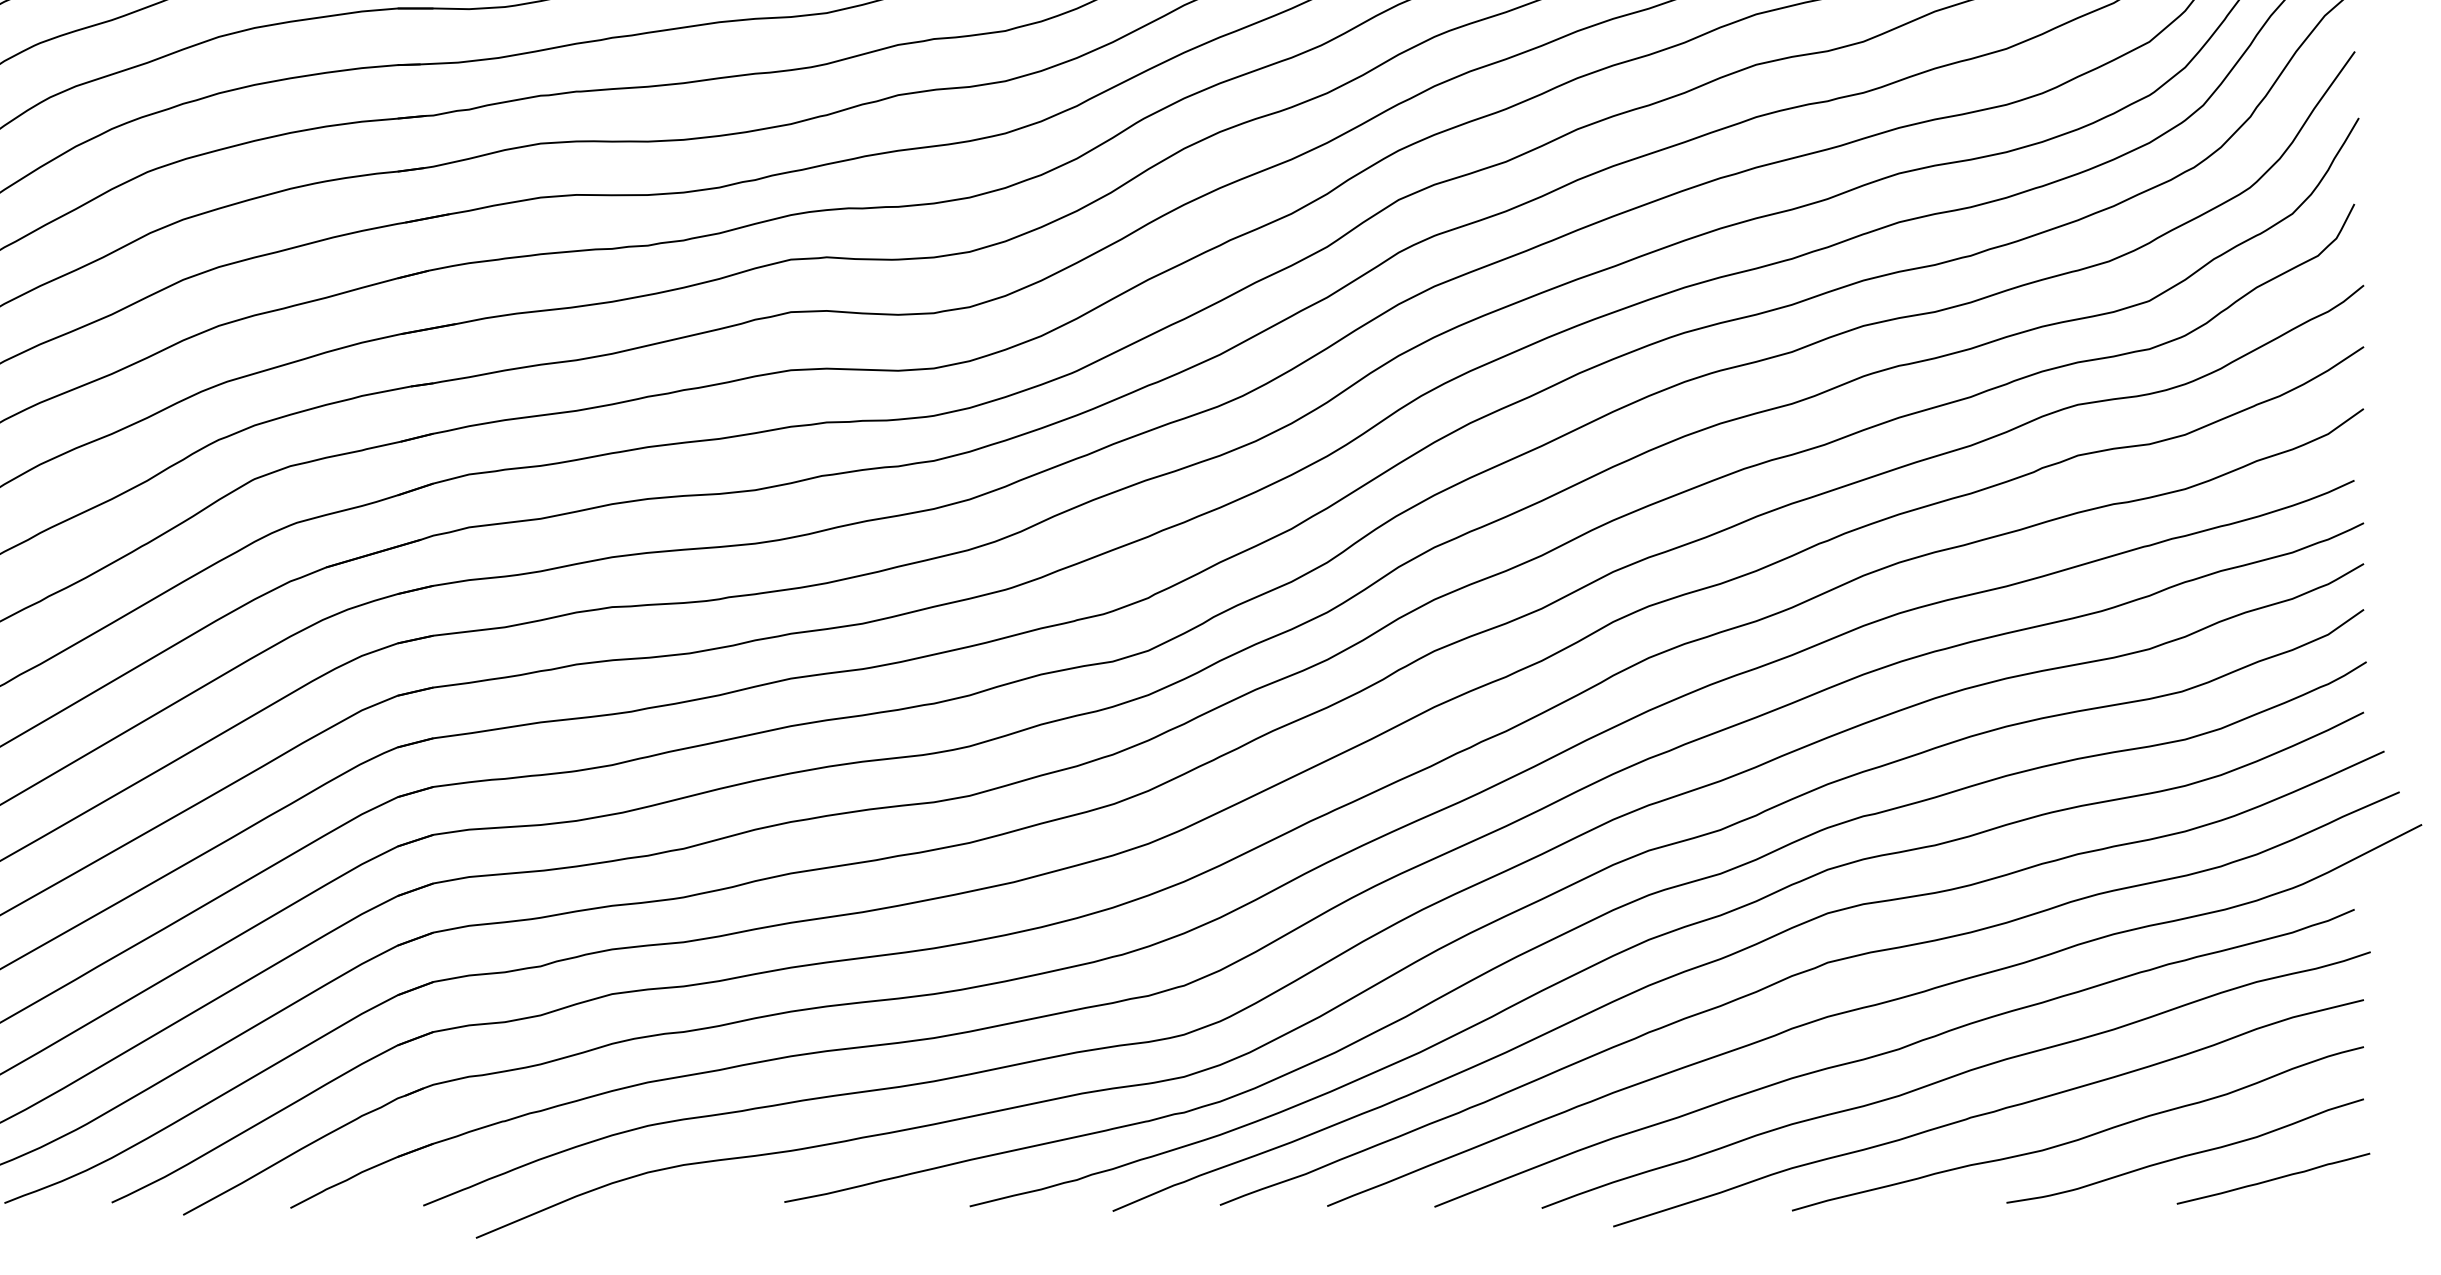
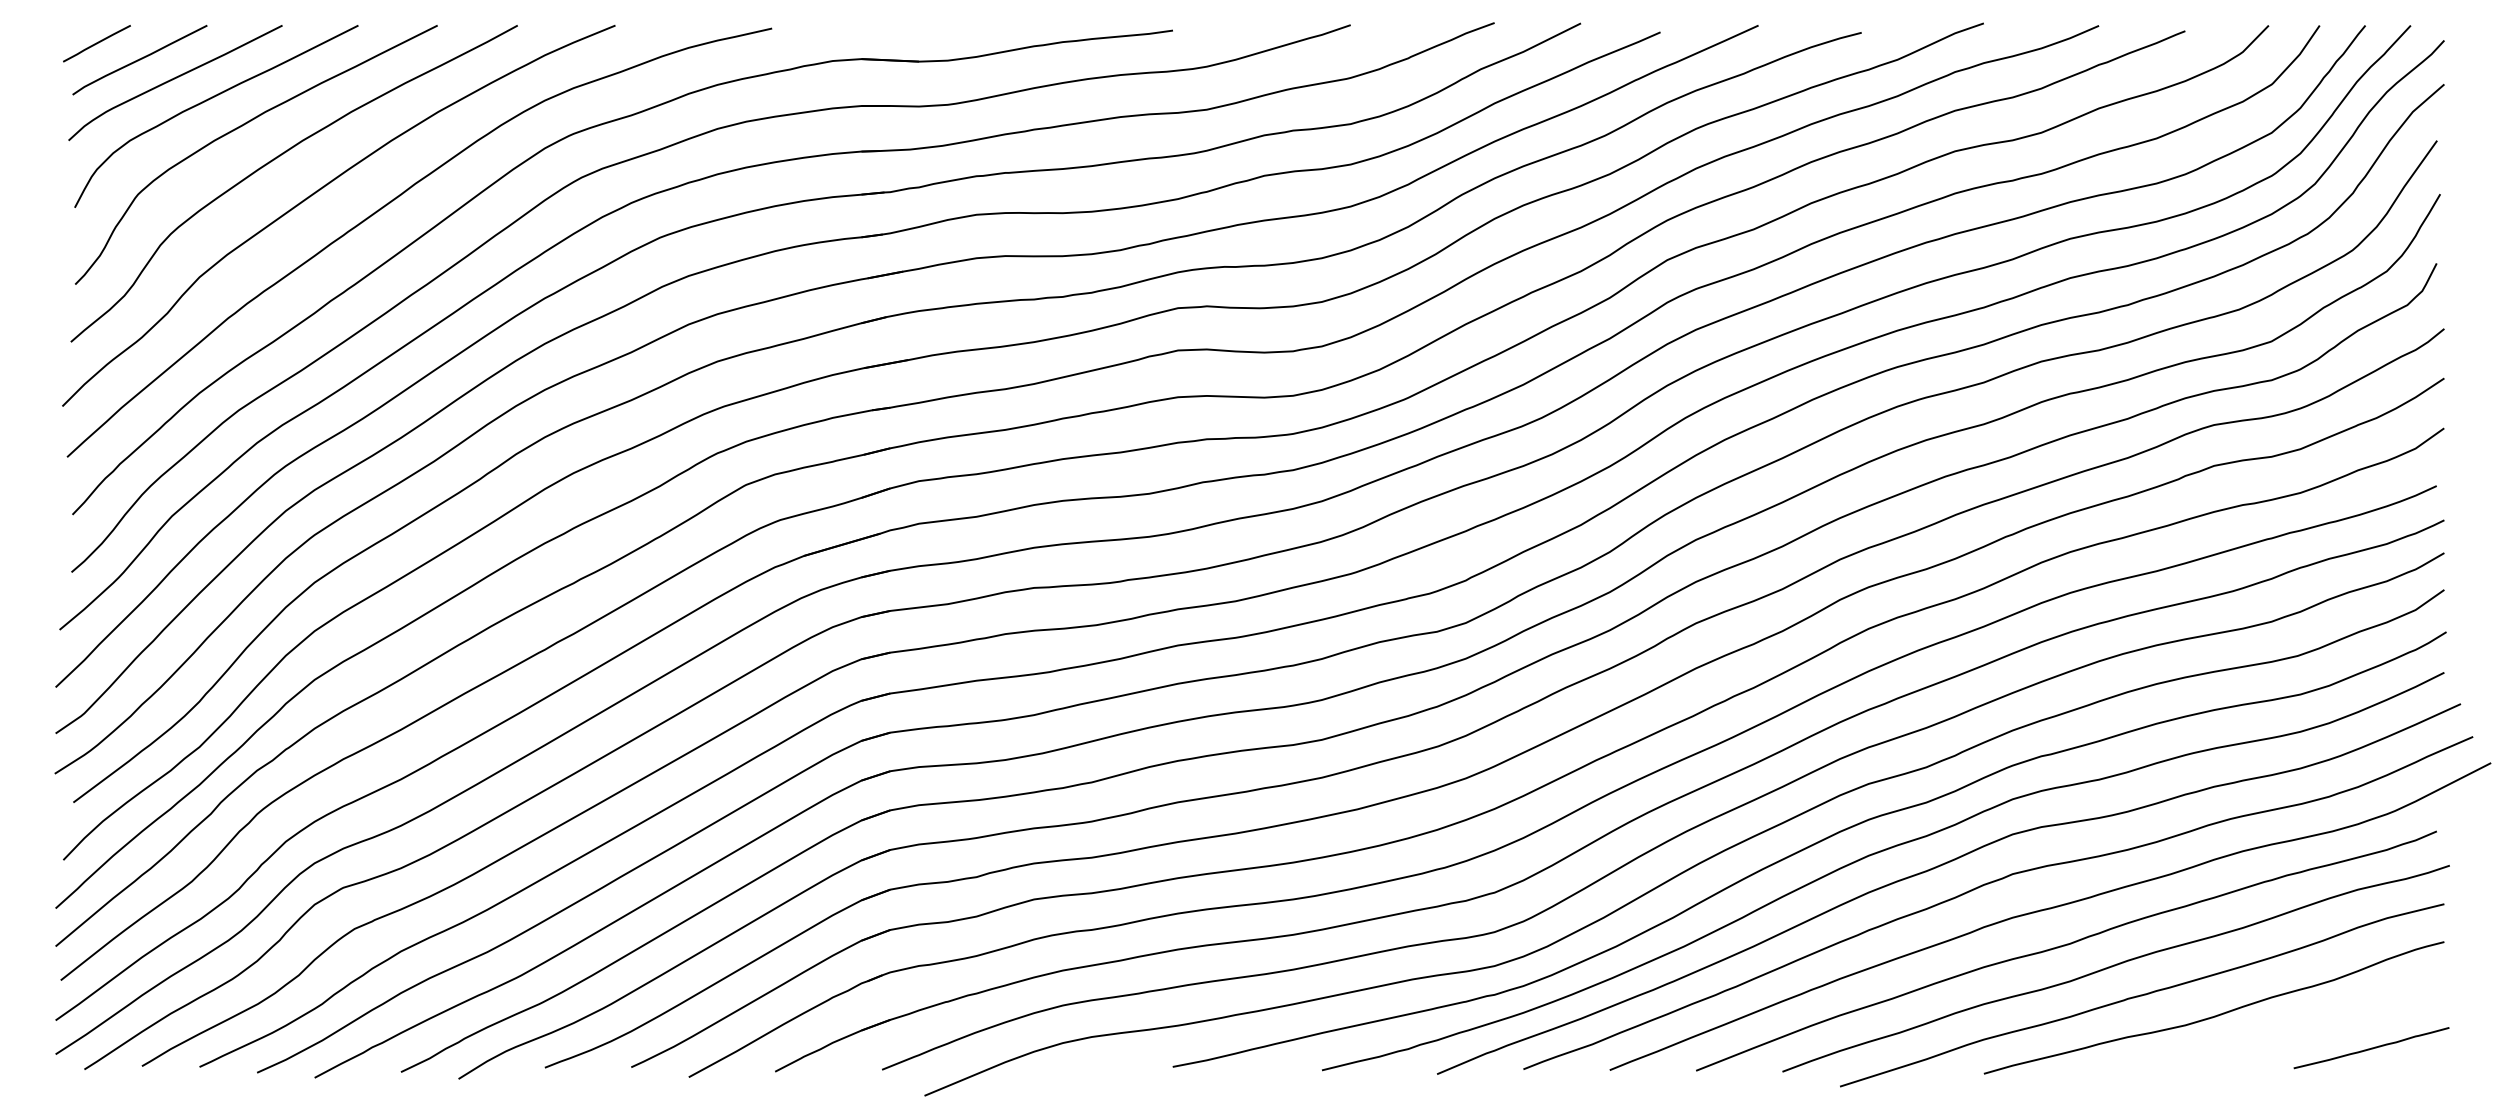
curve: (2185, 1154) -> (2300, 1028), removed

